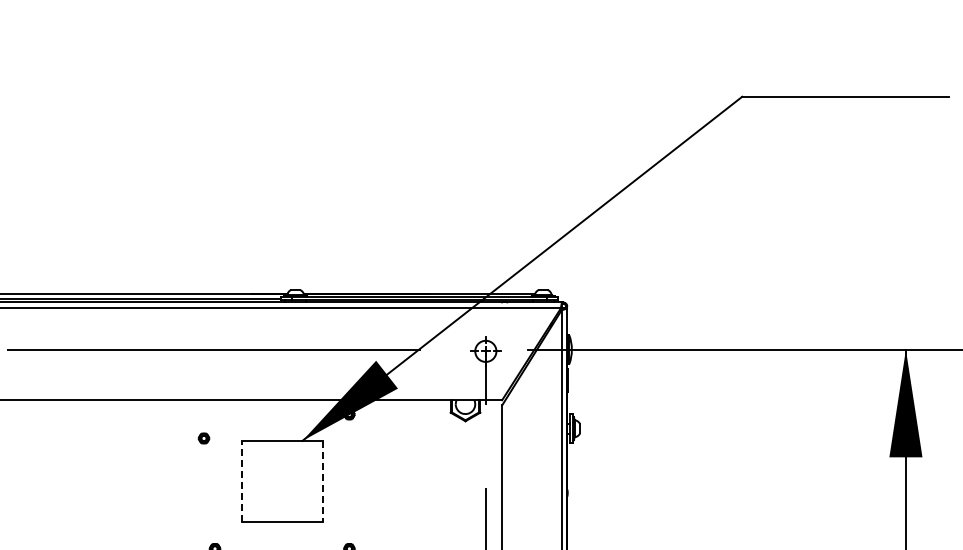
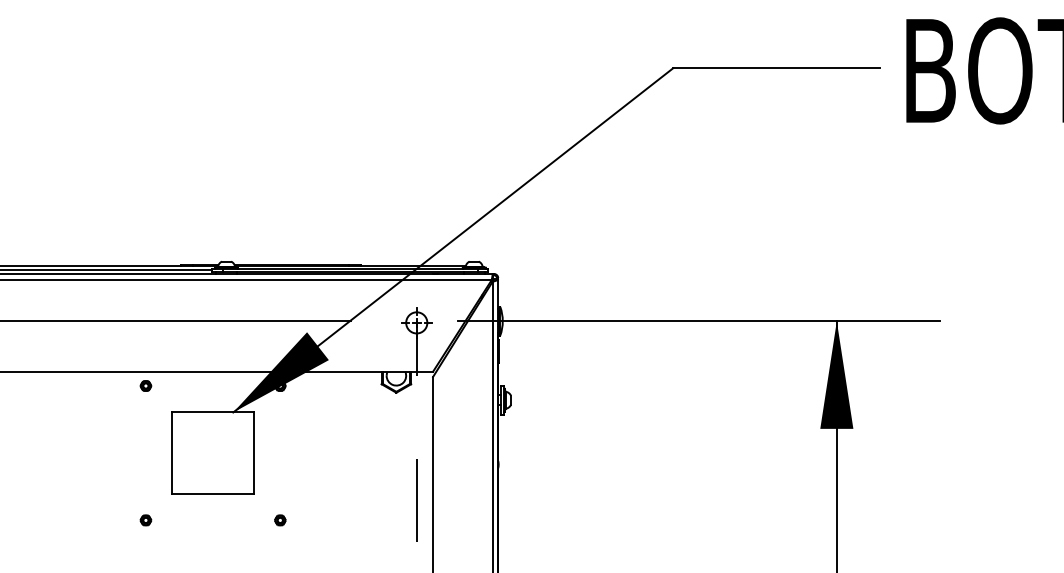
part: (203, 437) -> (145, 385), moved
line: (241, 481) -> (172, 453), dashed -> solid
line: (322, 481) -> (253, 453), dashed -> solid

